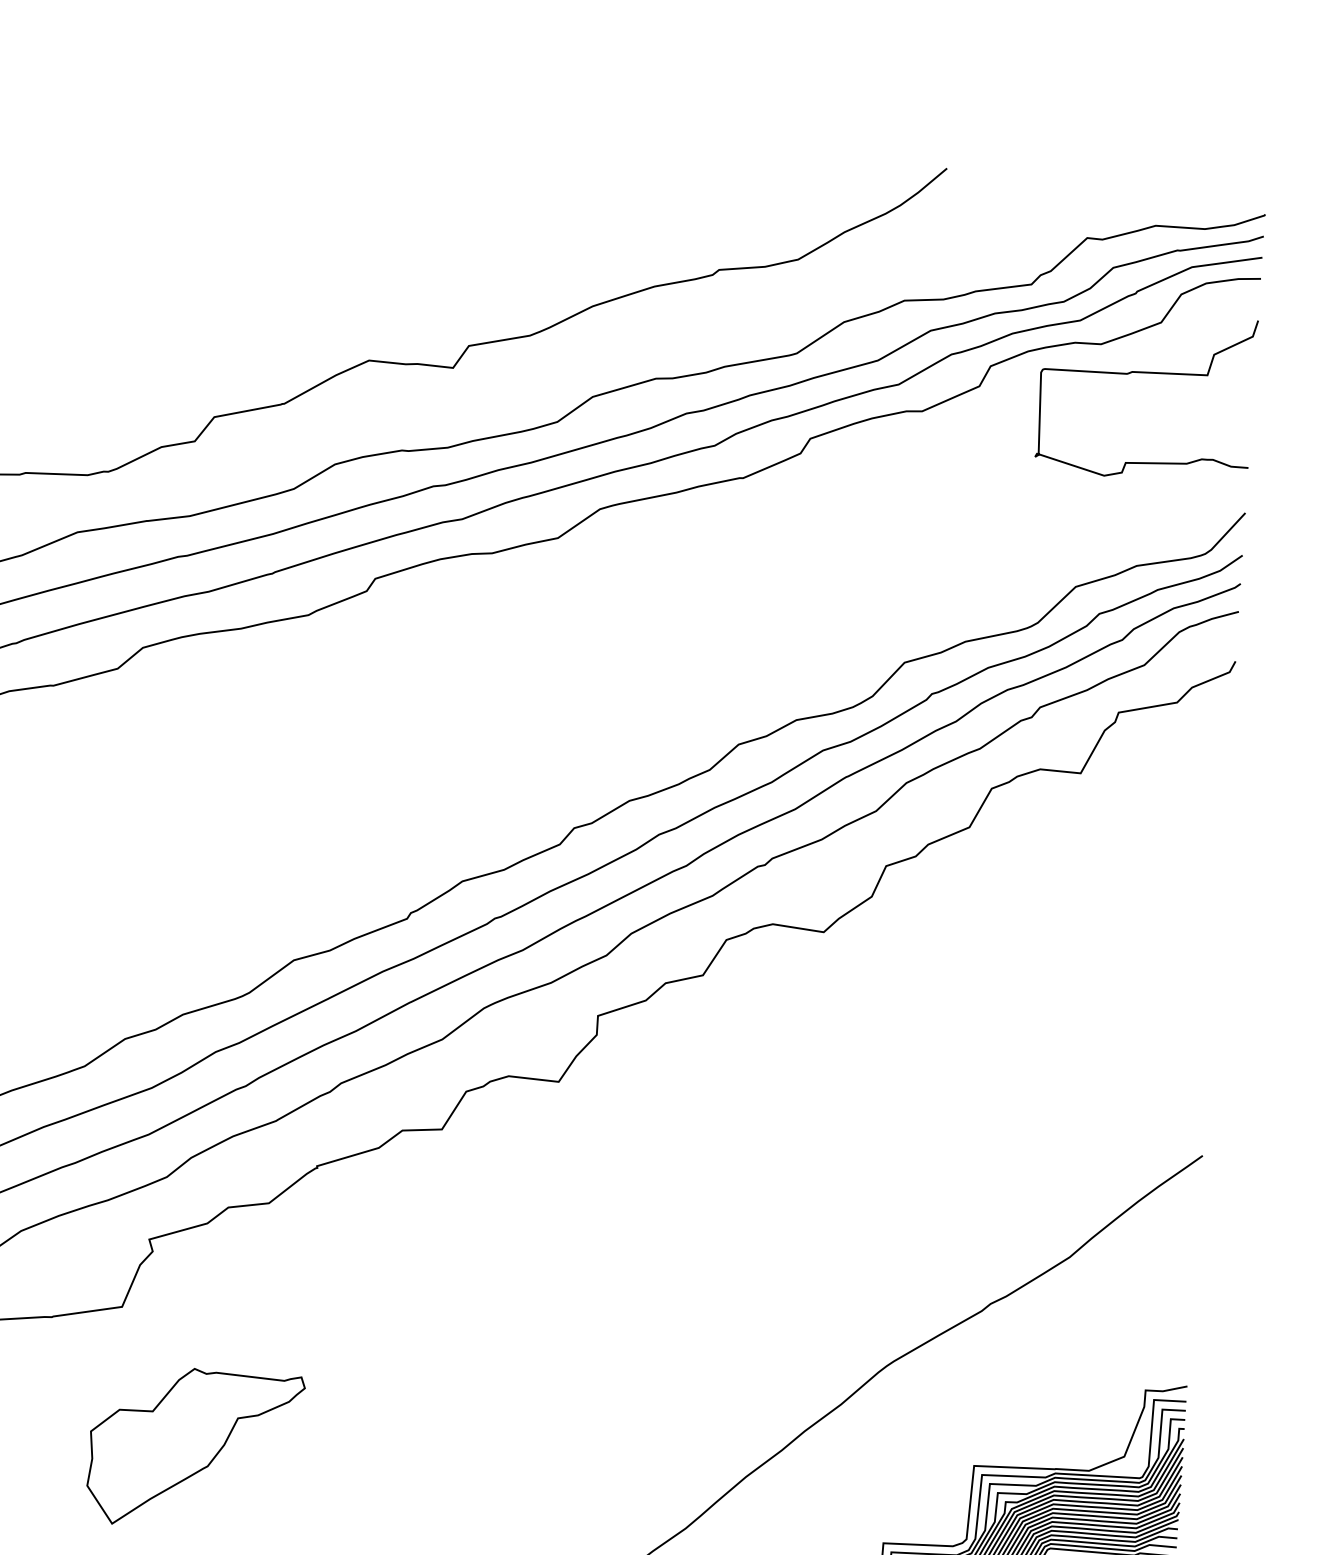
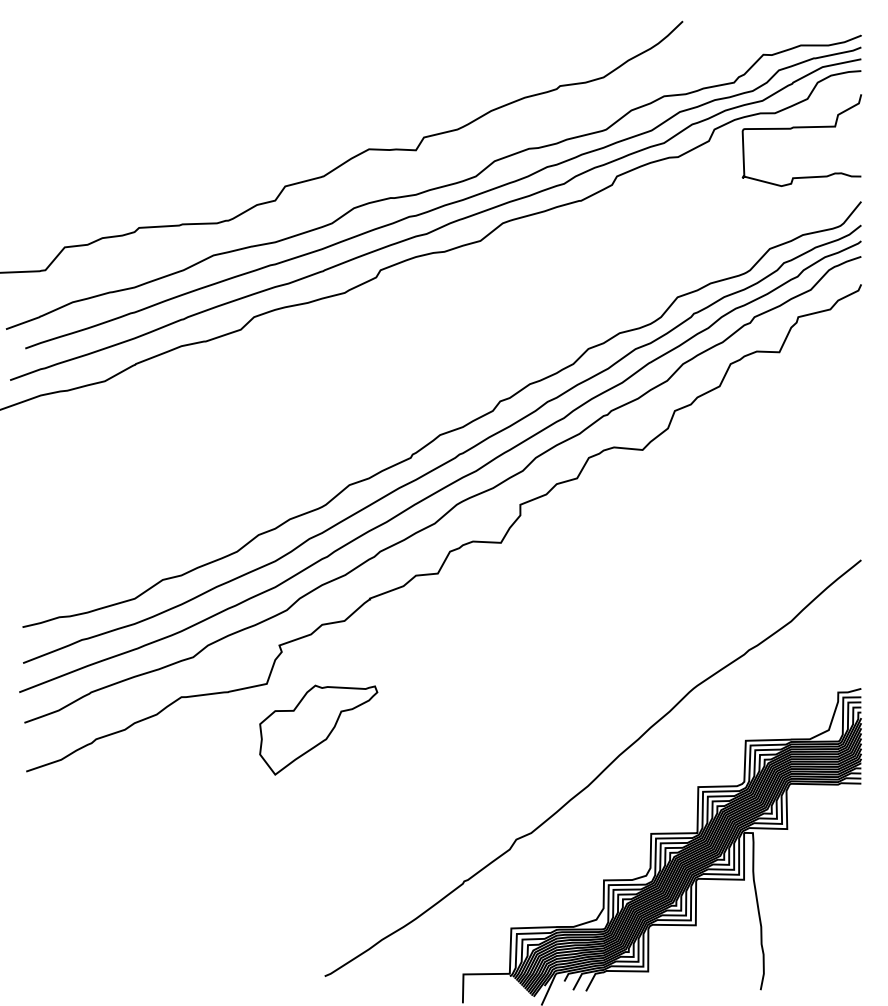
part: (194, 1447) -> (318, 729), moved

